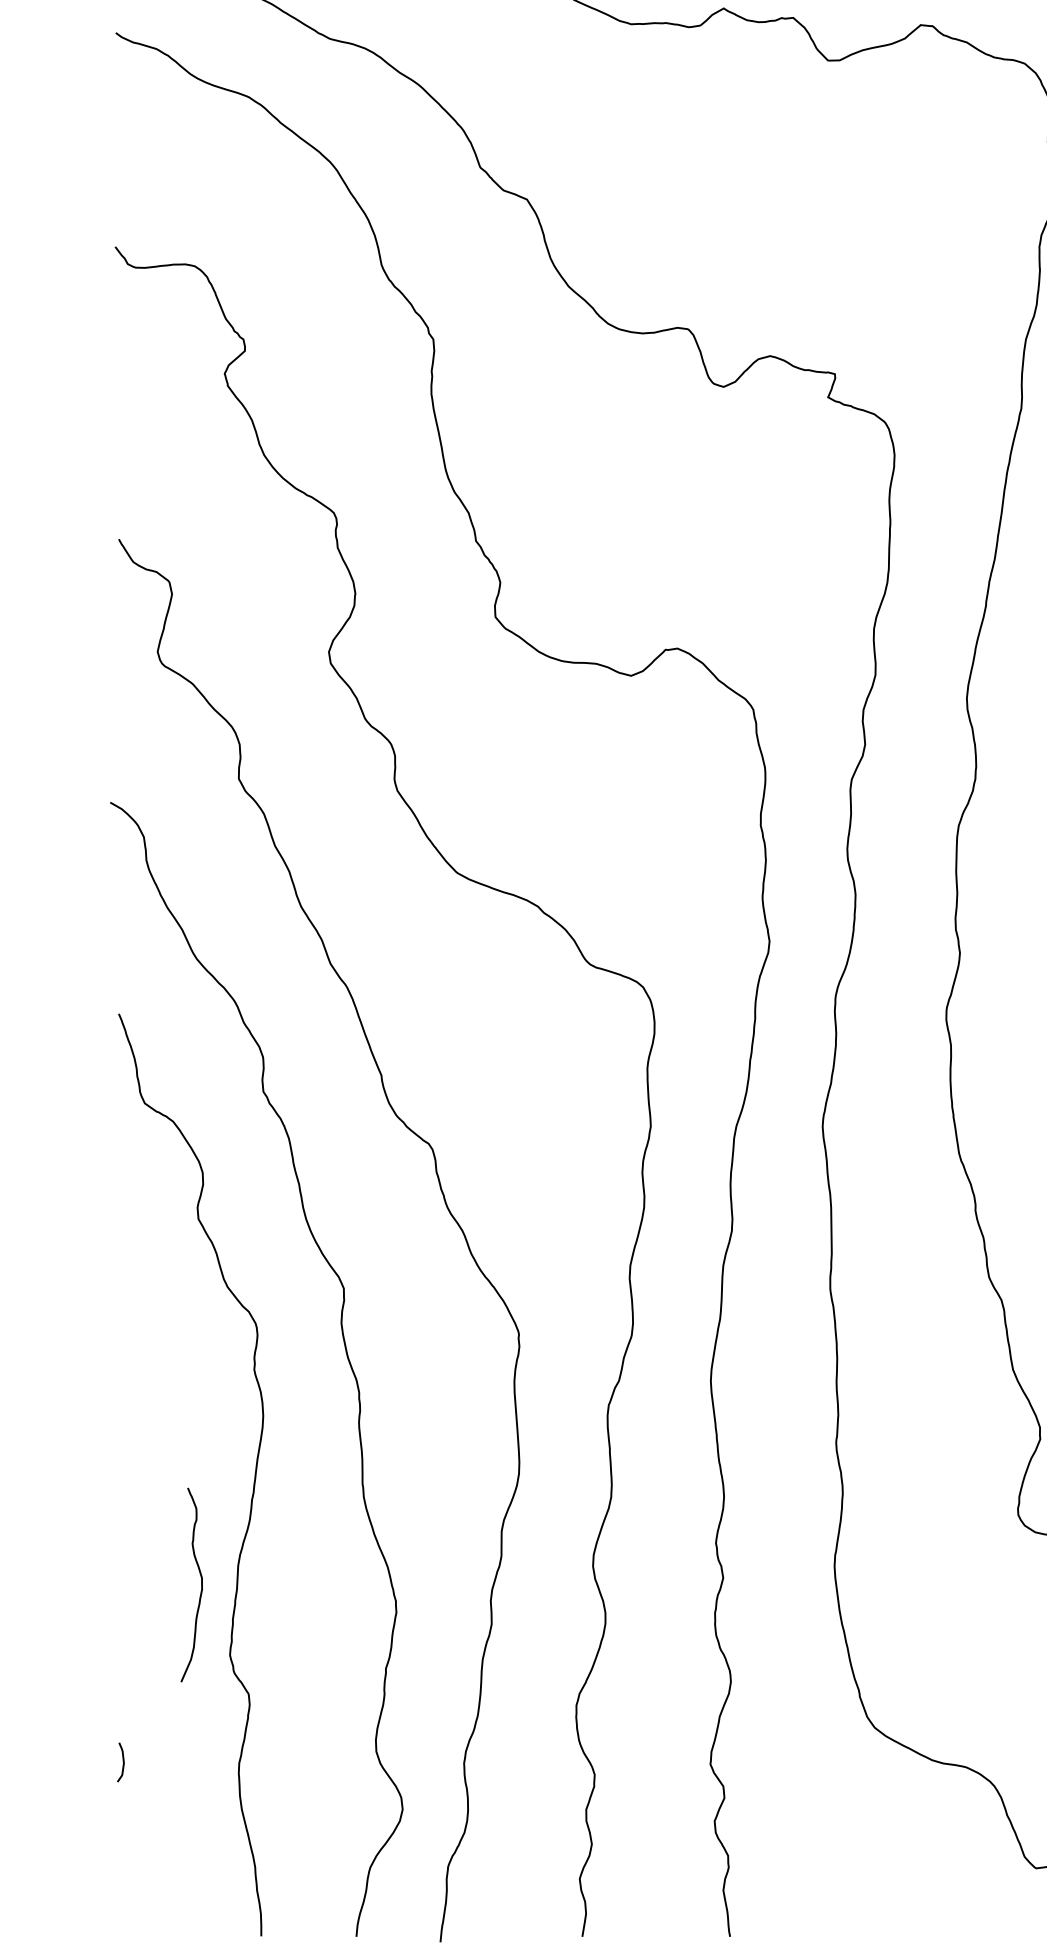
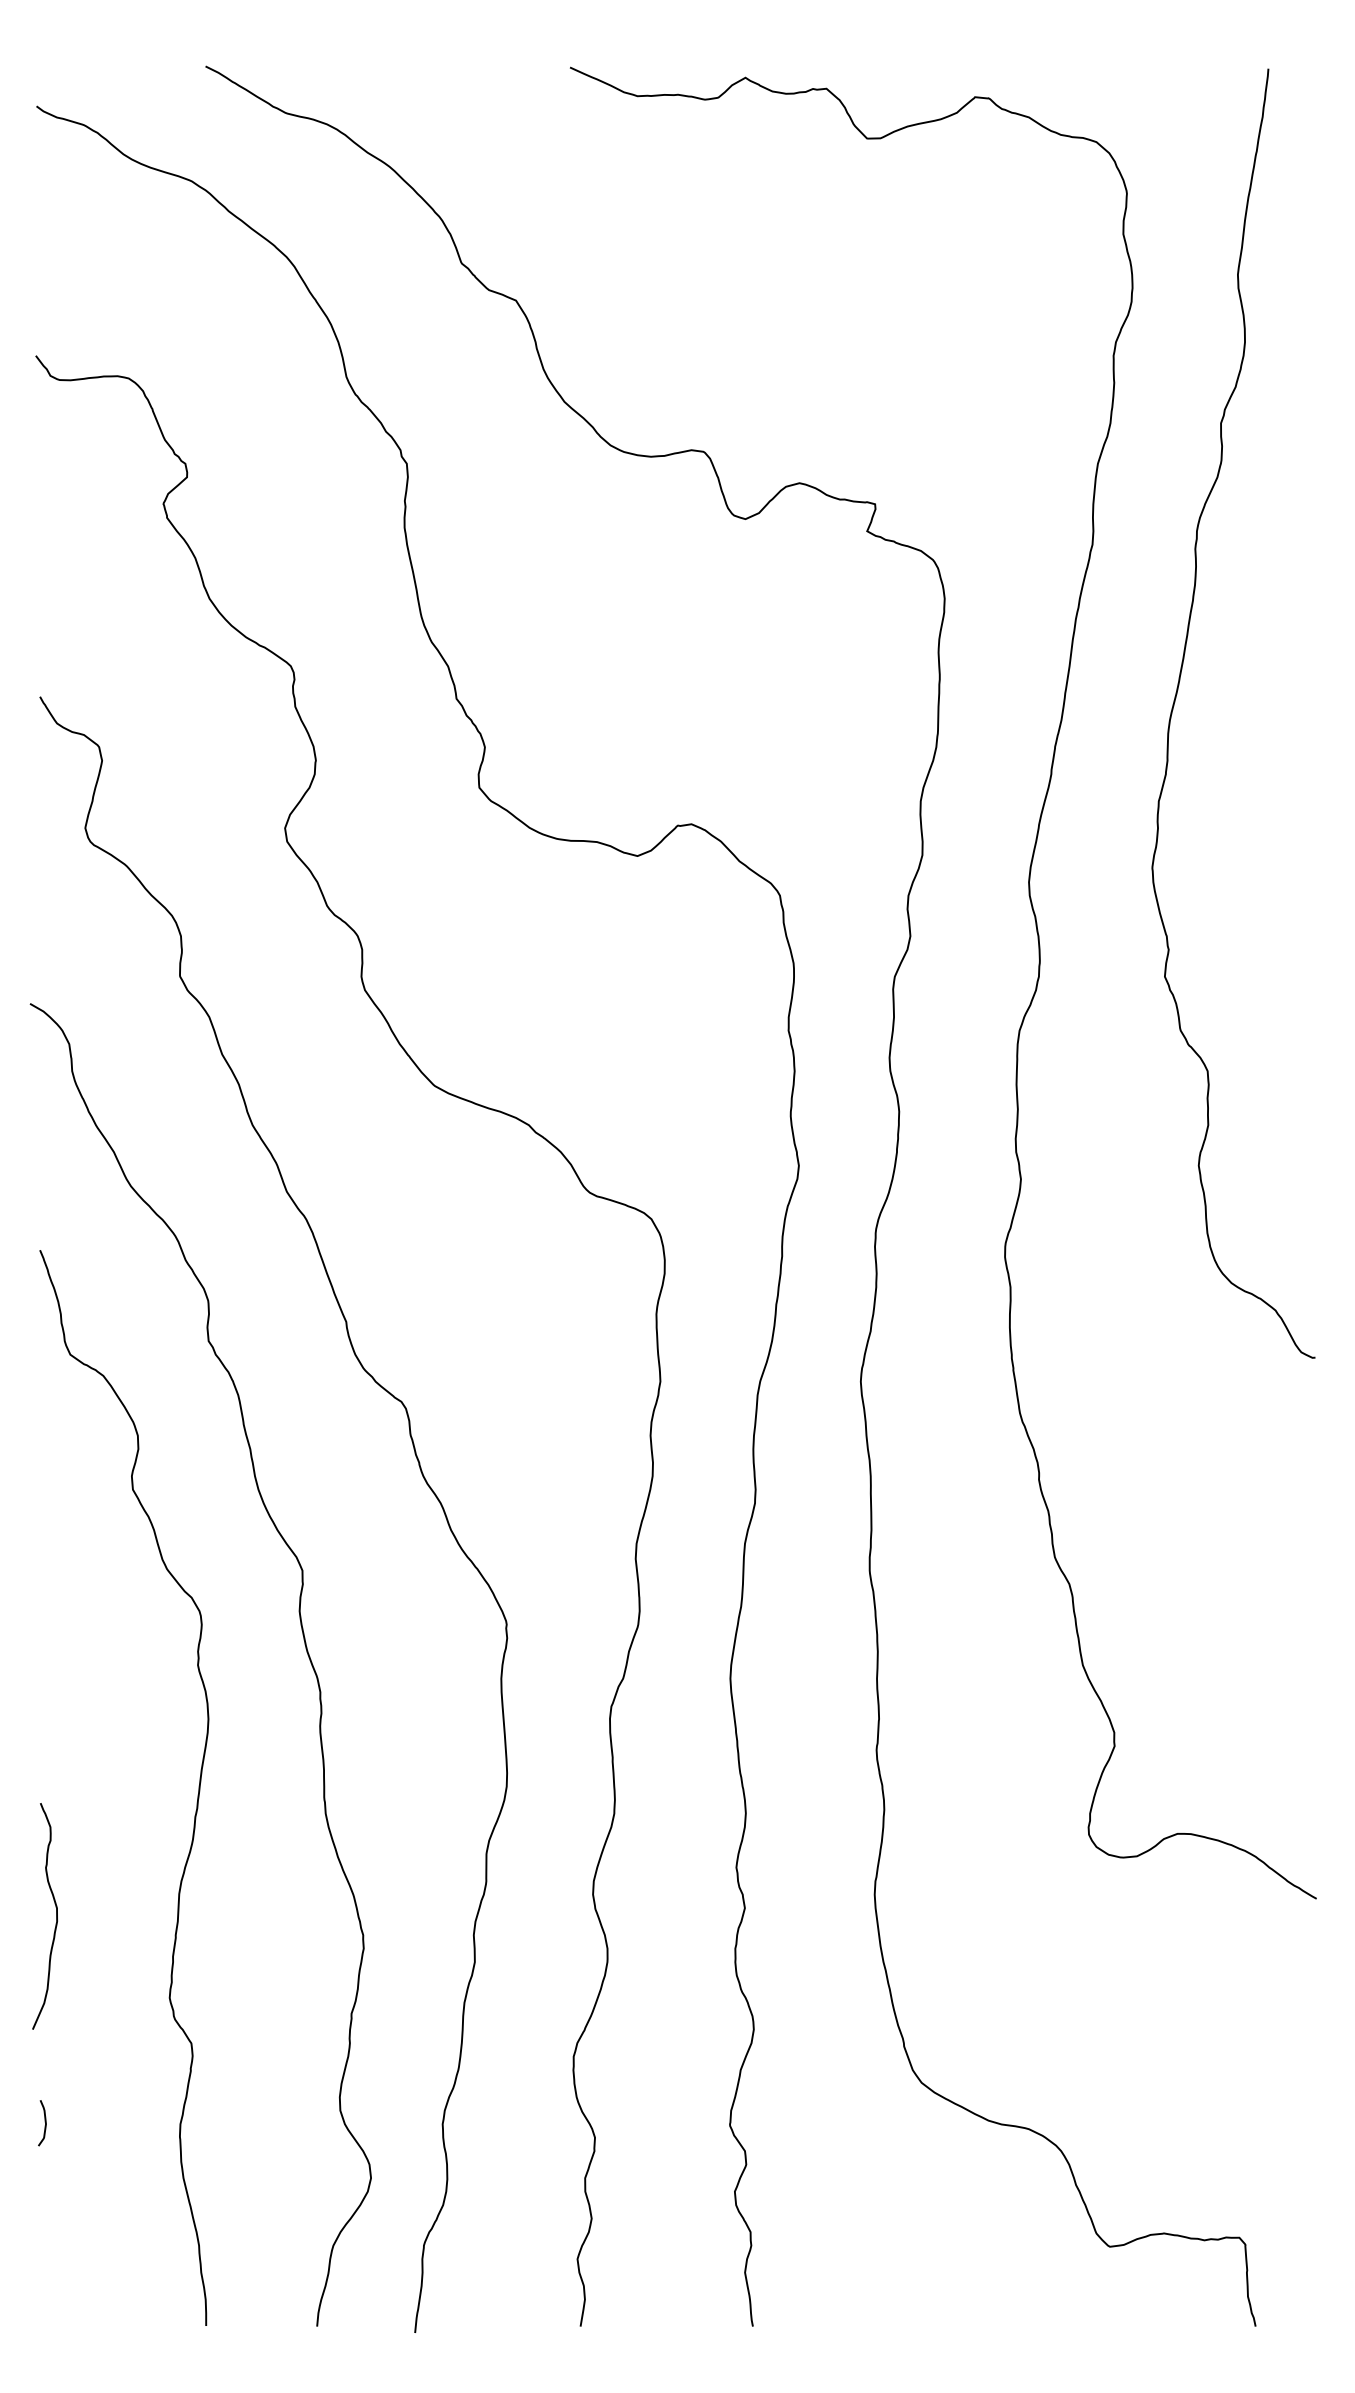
curve: (201, 1585) -> (56, 1916), moved

